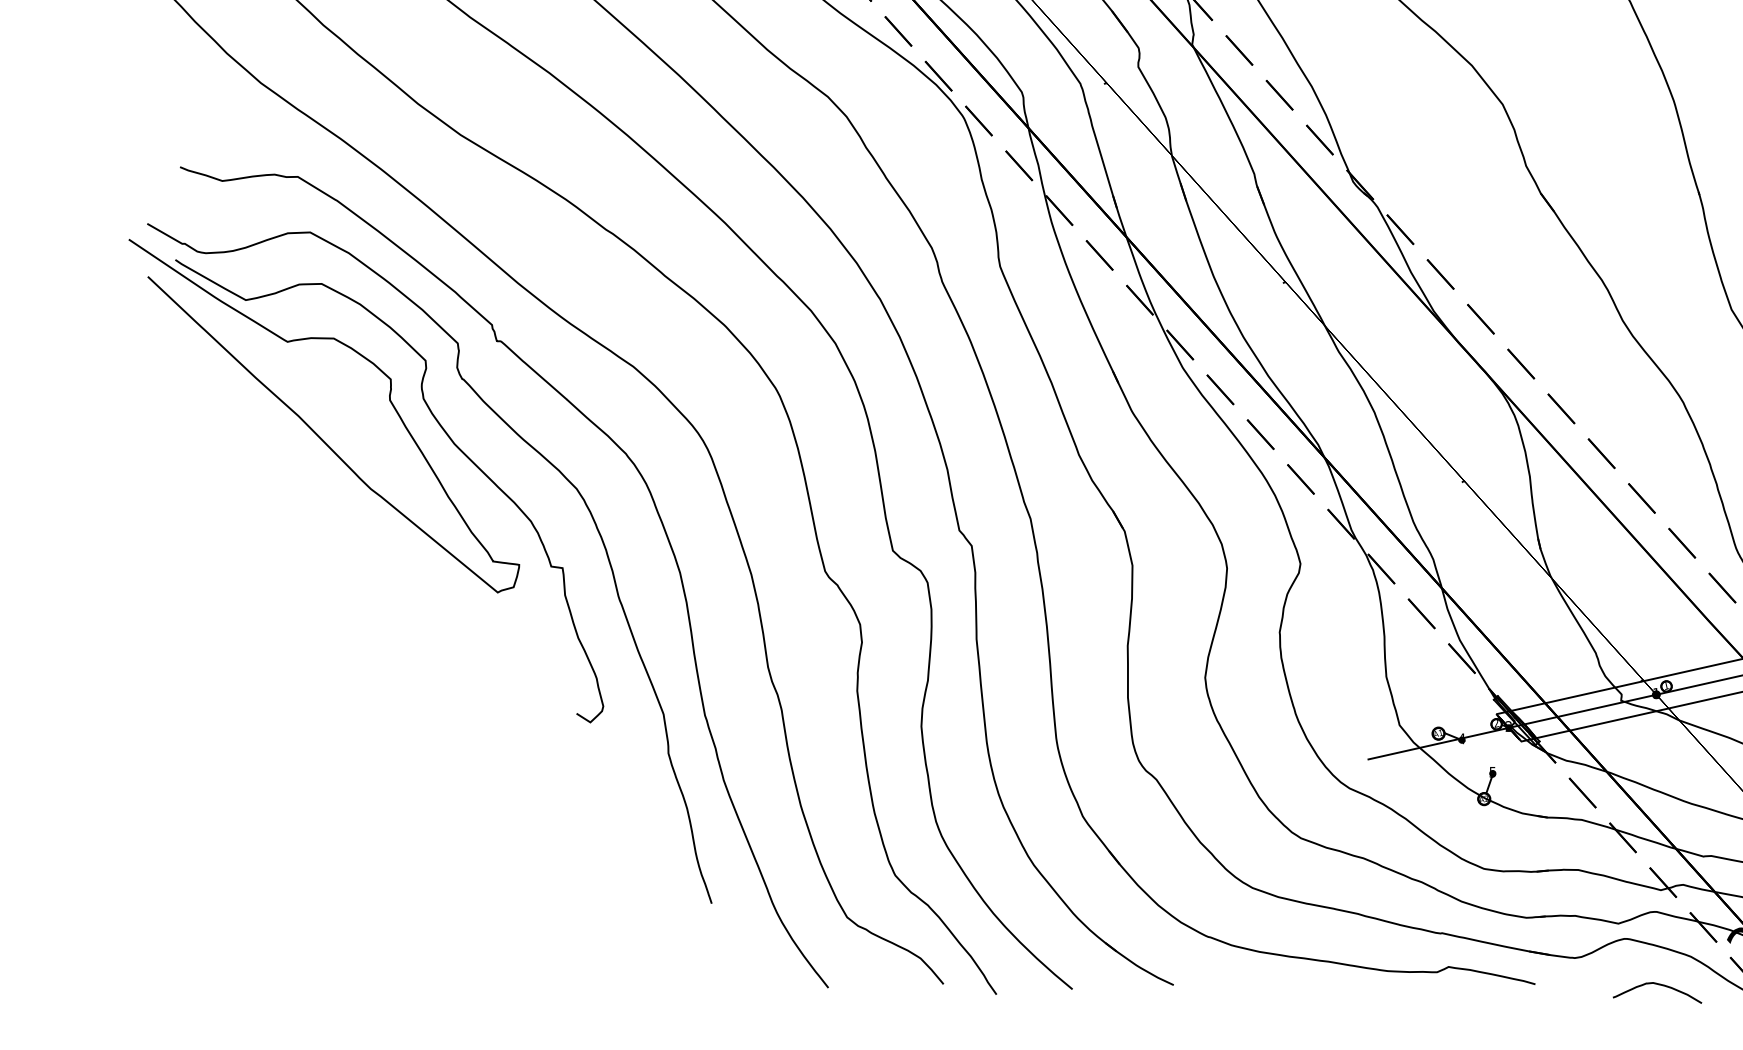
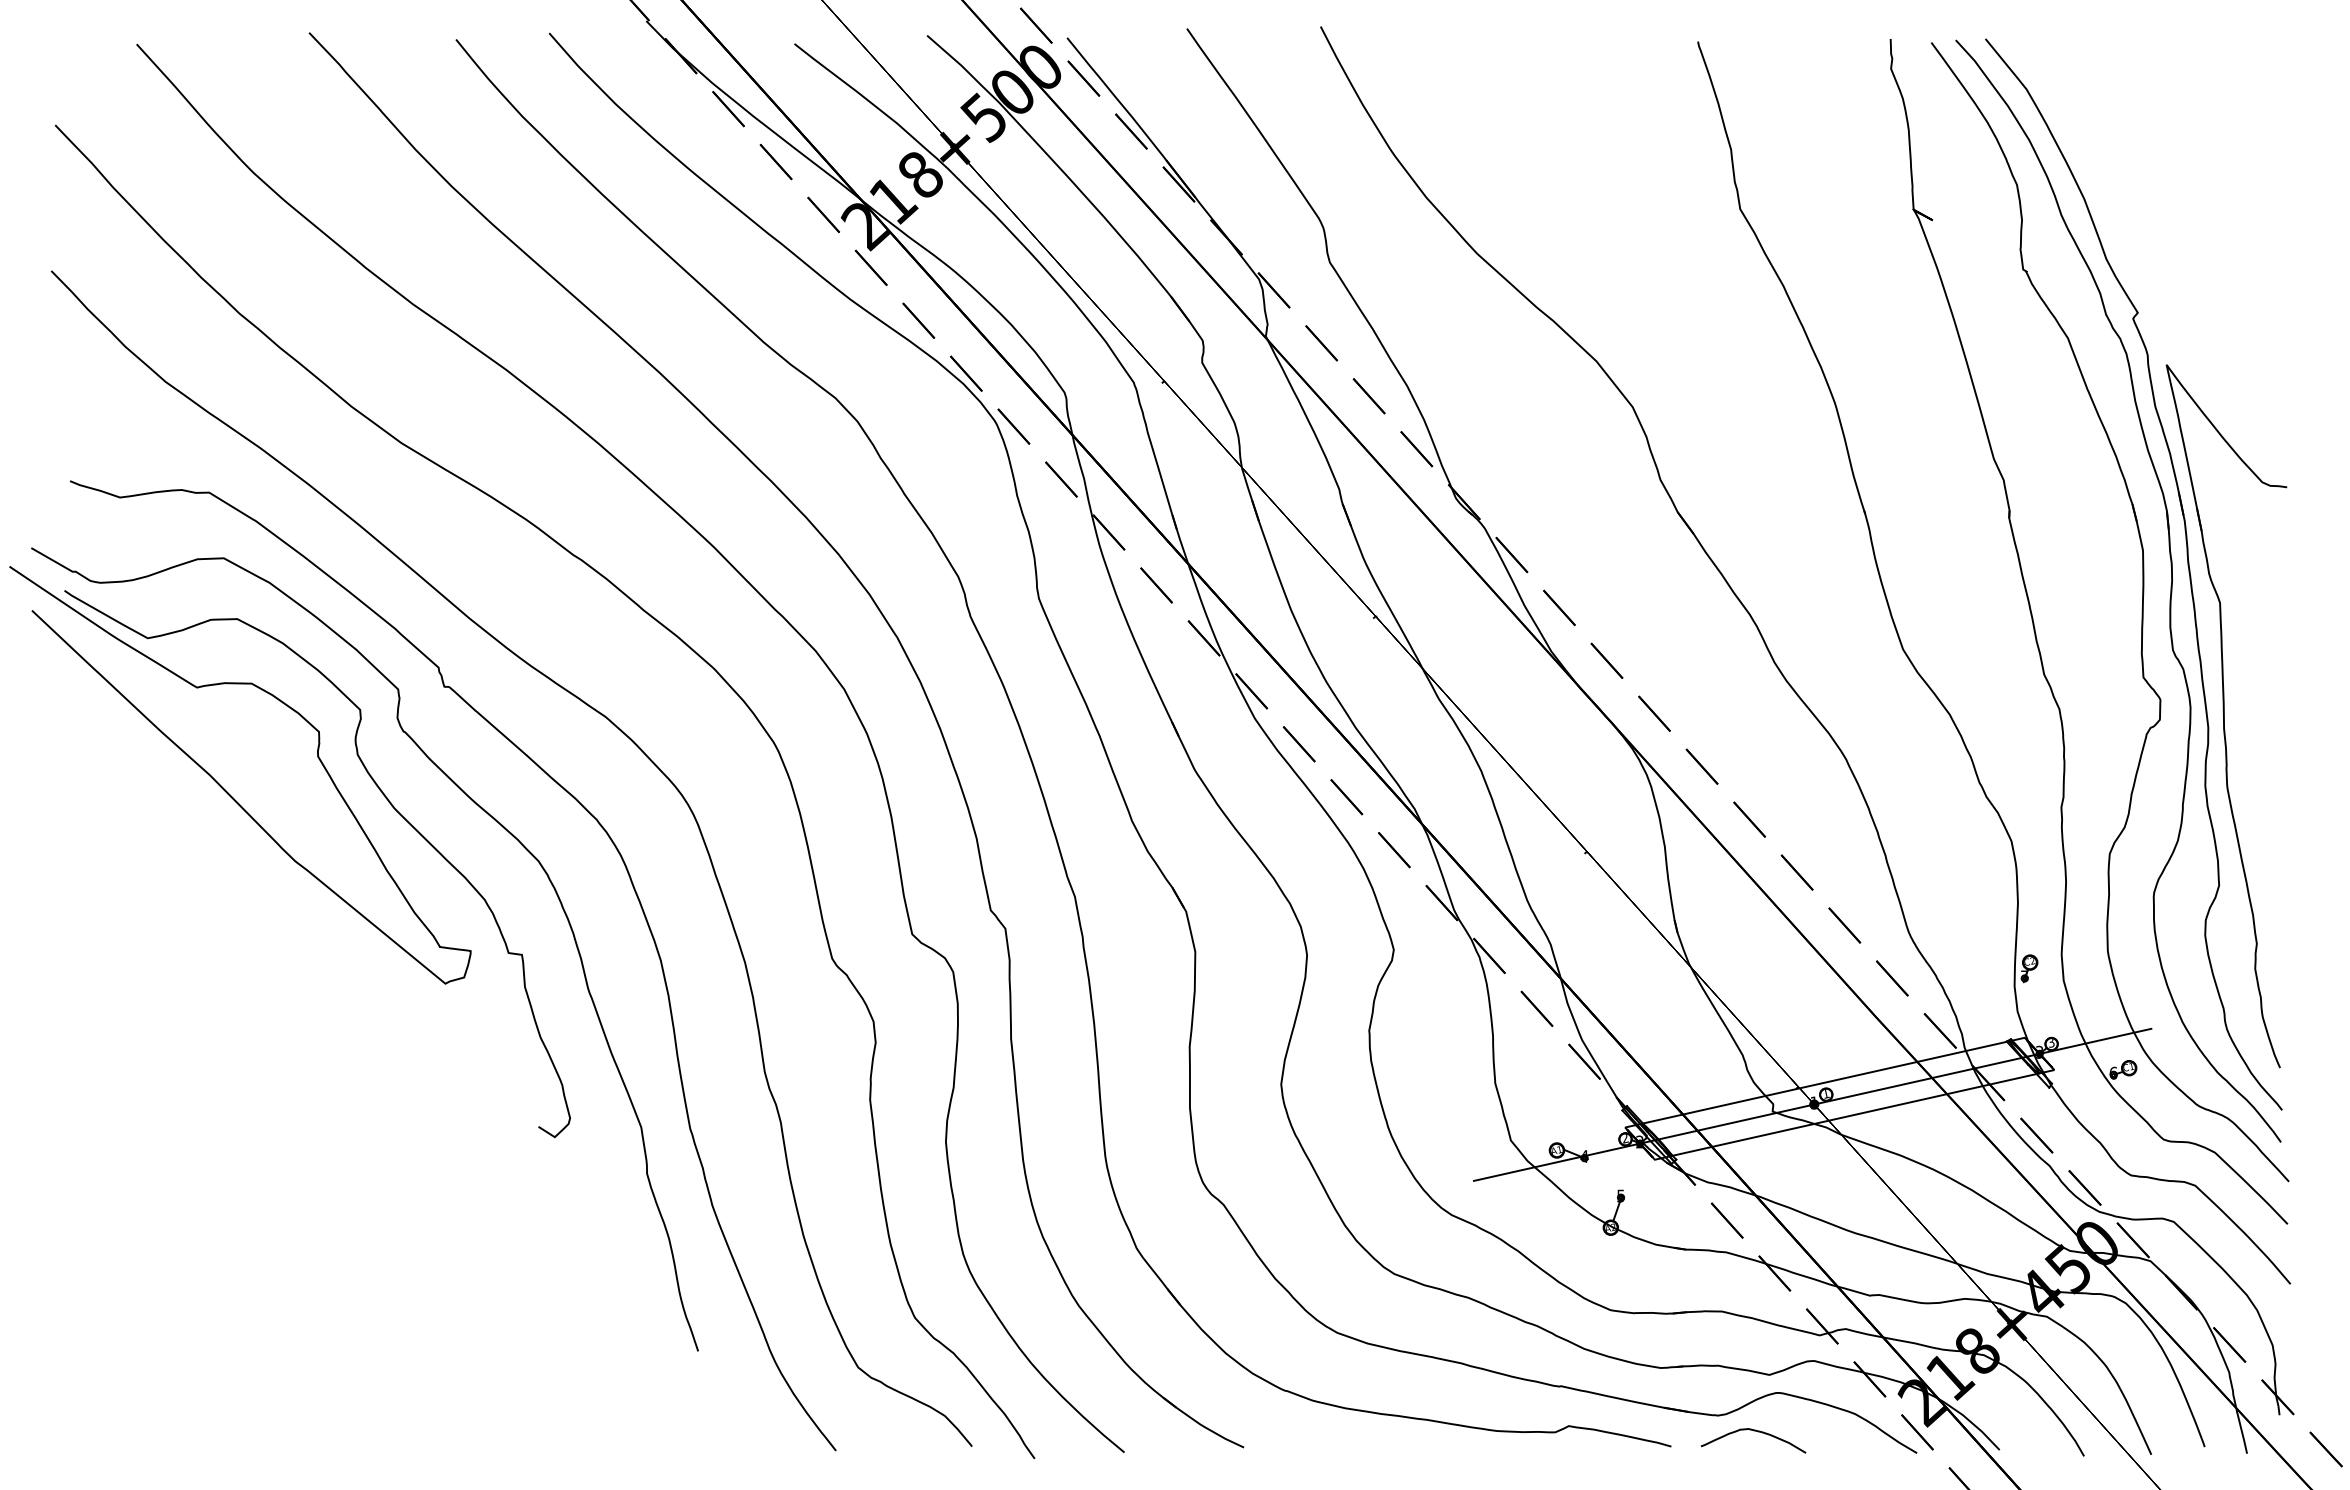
curve: (1657, 985) -> (1753, 1431), moved

